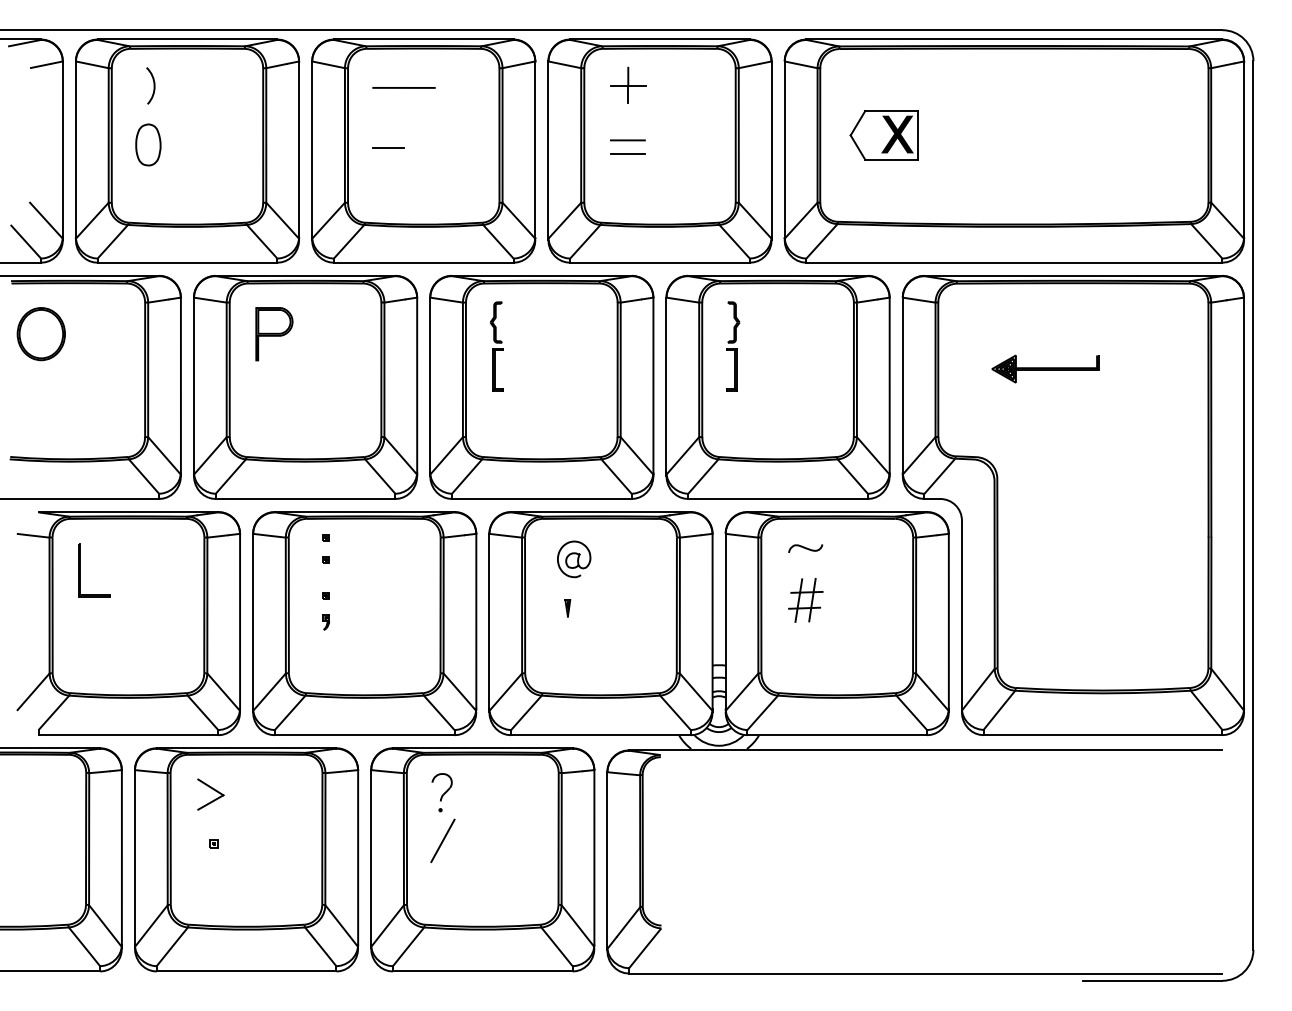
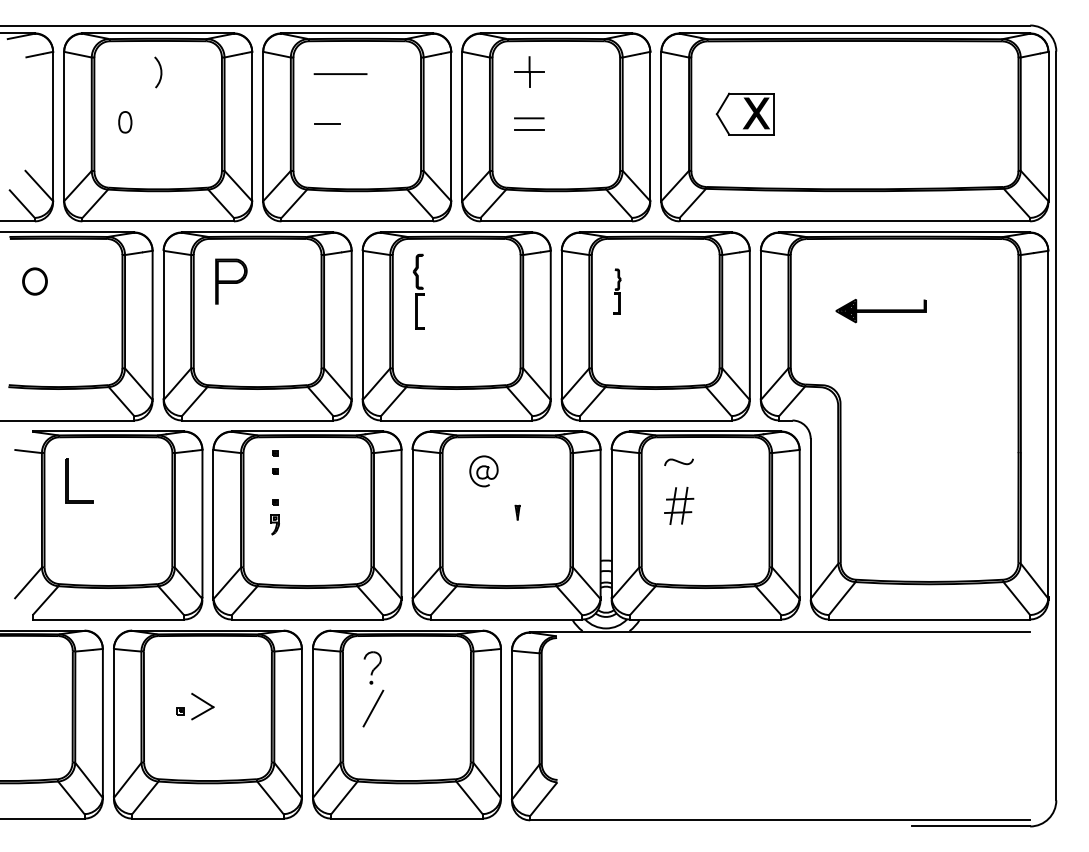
arc: (153, 85) -> (160, 72), moved
part: (148, 145) -> (125, 122), size x0.6
part: (40, 334) -> (34, 281), size x0.6
part: (732, 345) -> (617, 291), size x0.6
part: (567, 608) -> (517, 512), moved
part: (325, 622) -> (274, 524), size x1.6
part: (210, 794) -> (202, 706), moved

